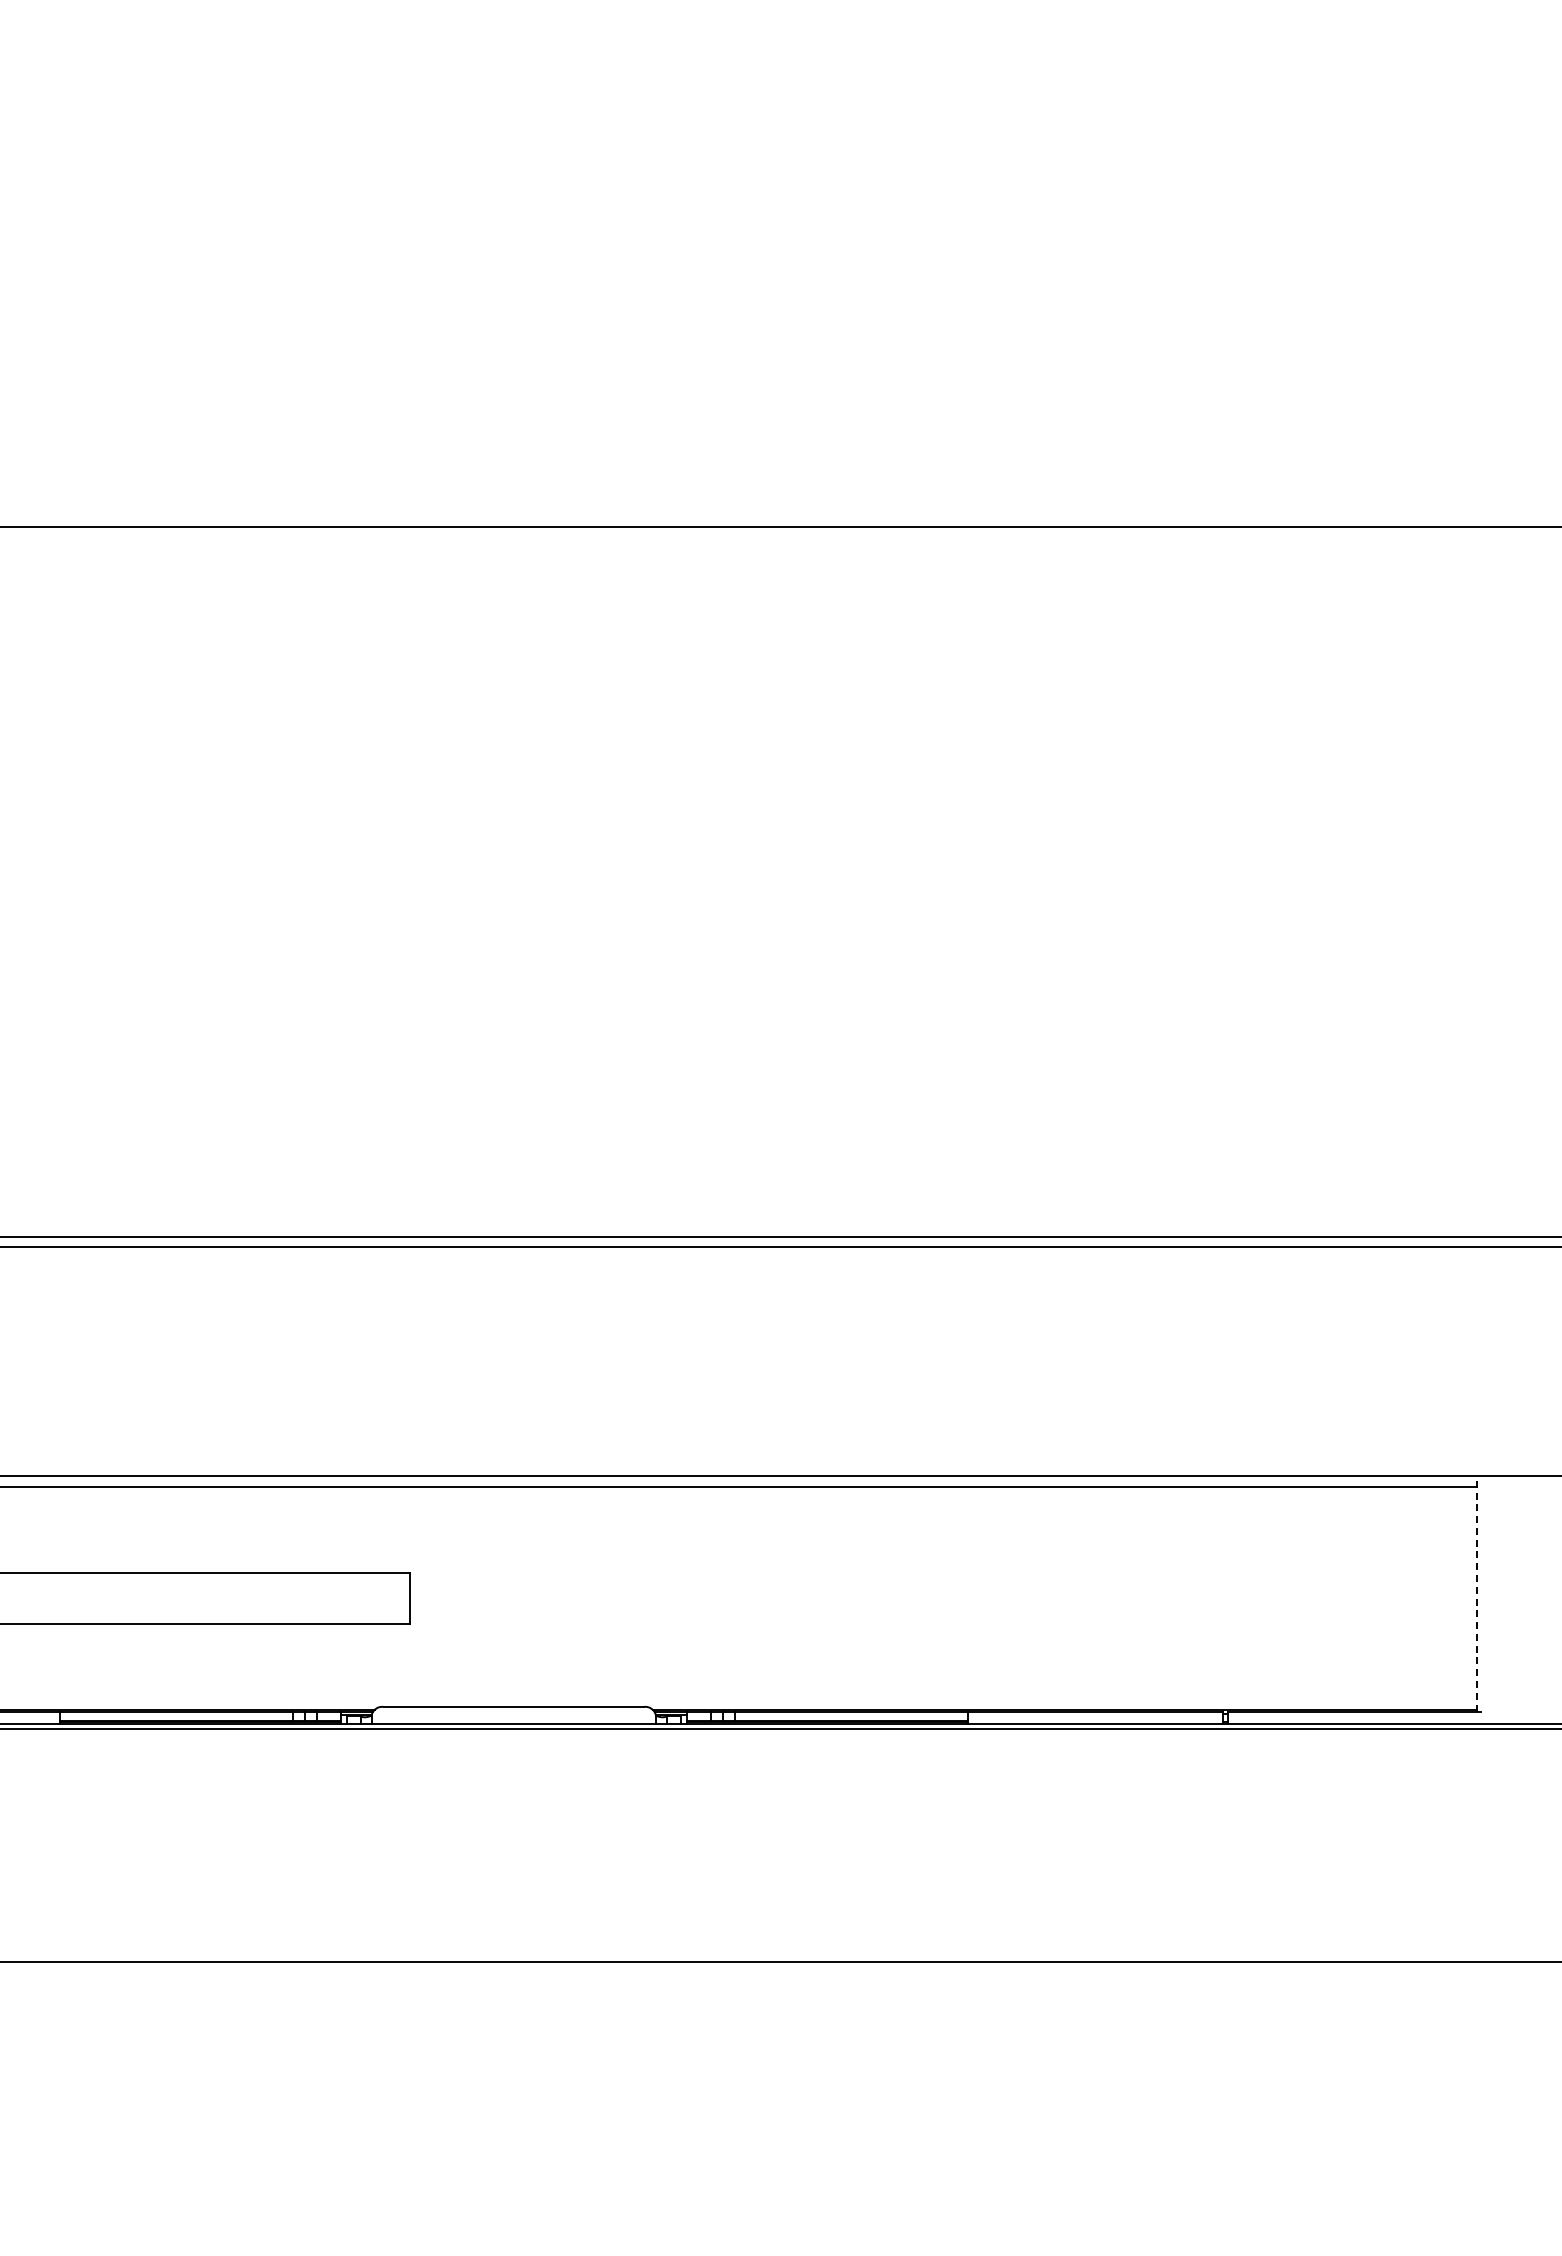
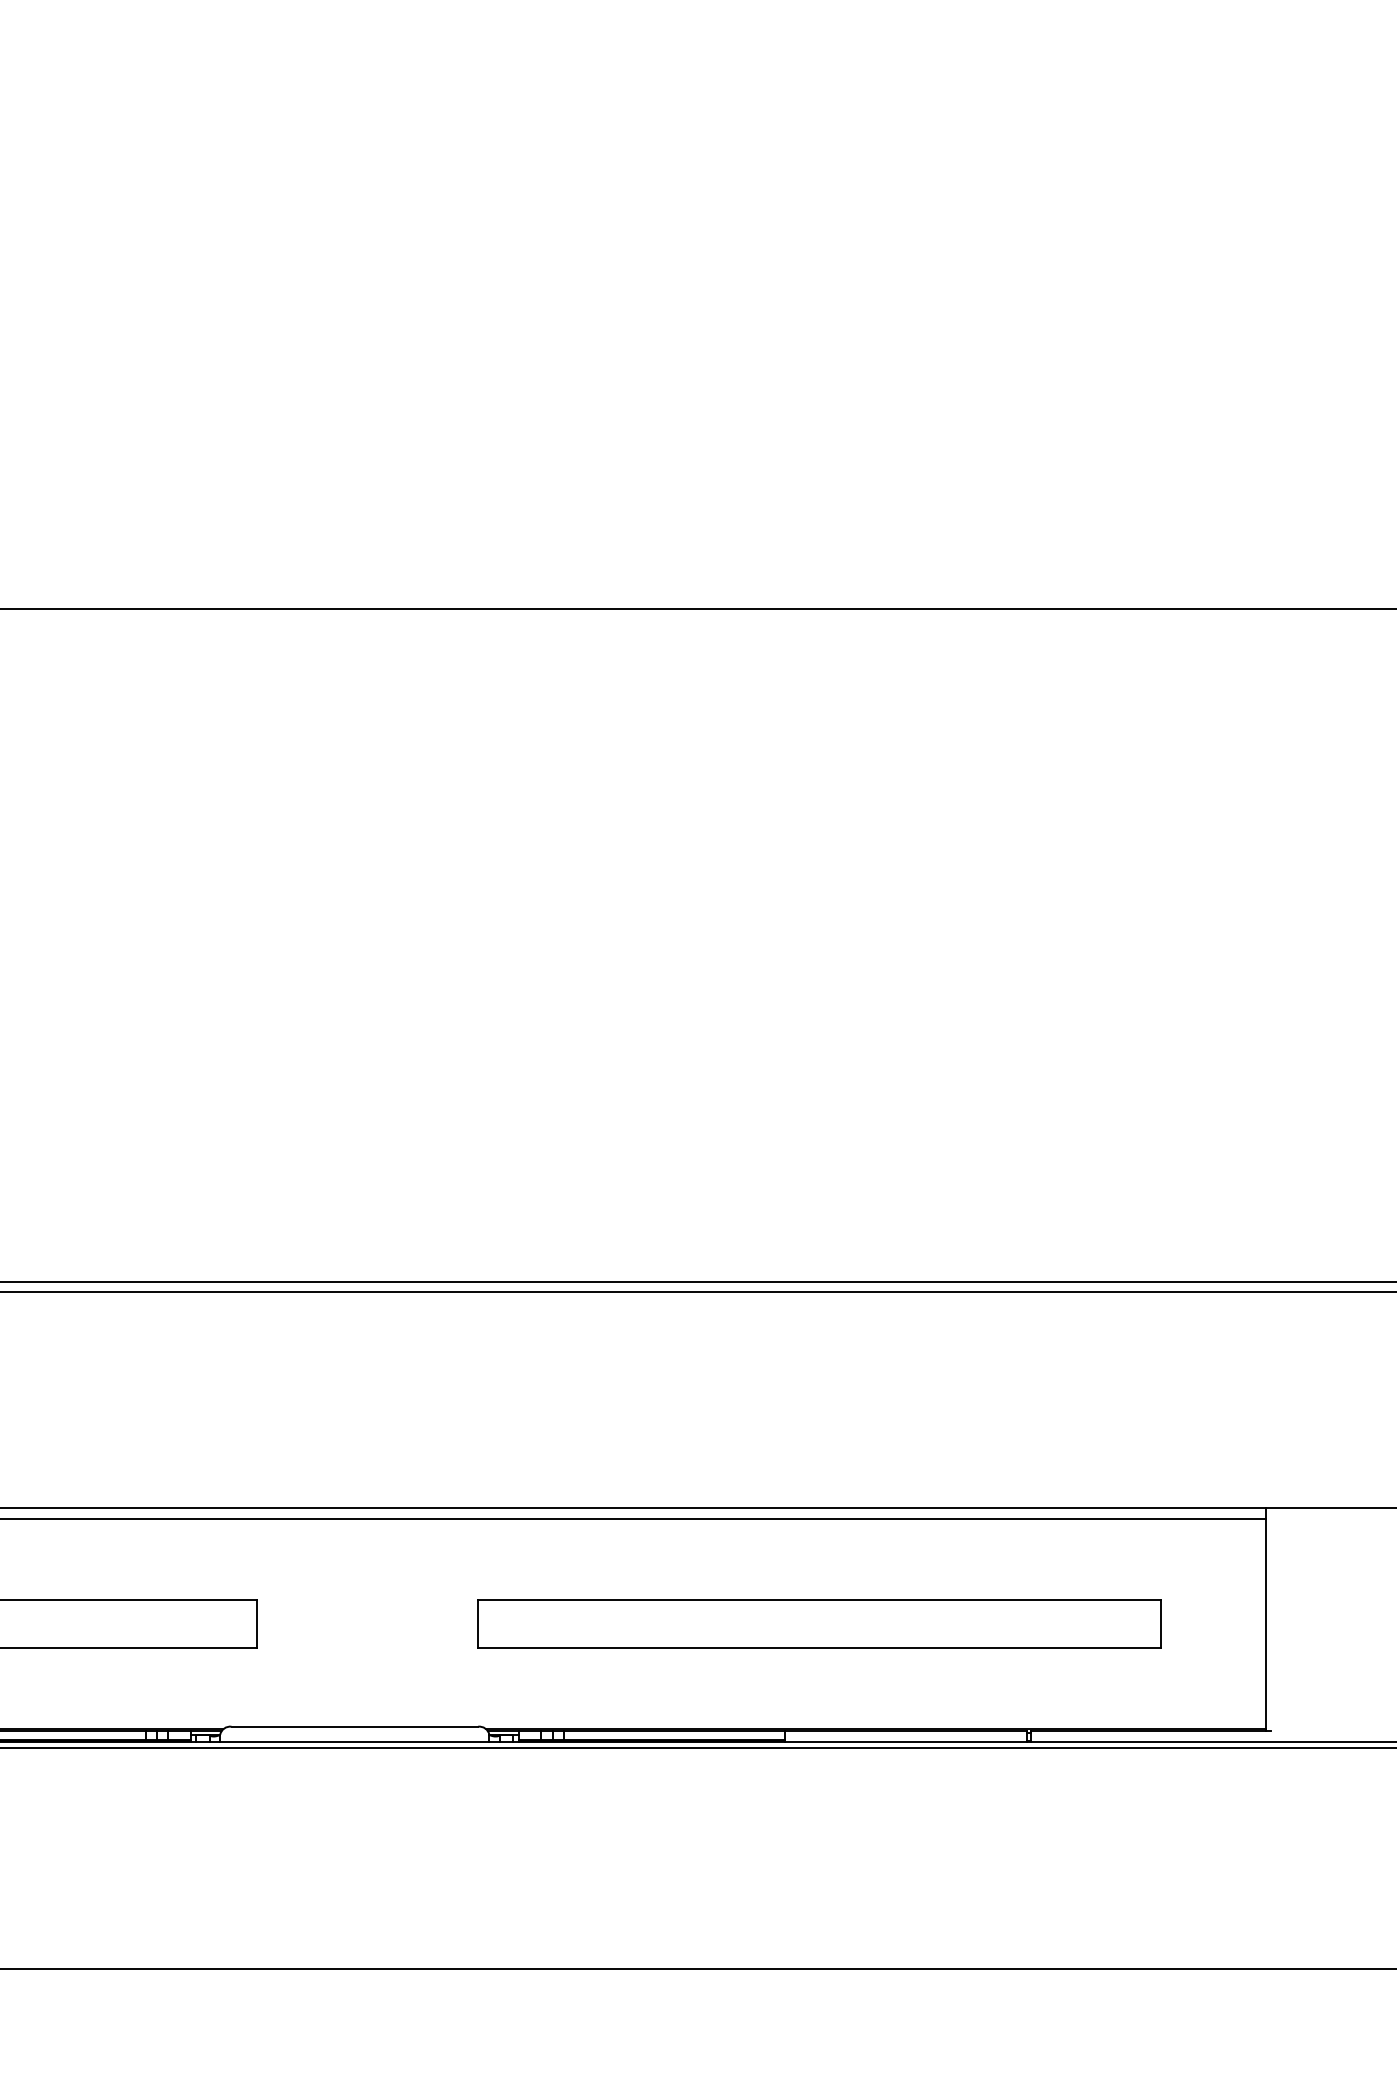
line: (1476, 1593) -> (1266, 1619), dashed -> solid
part: (1004, 1598) -> (819, 1624), added

